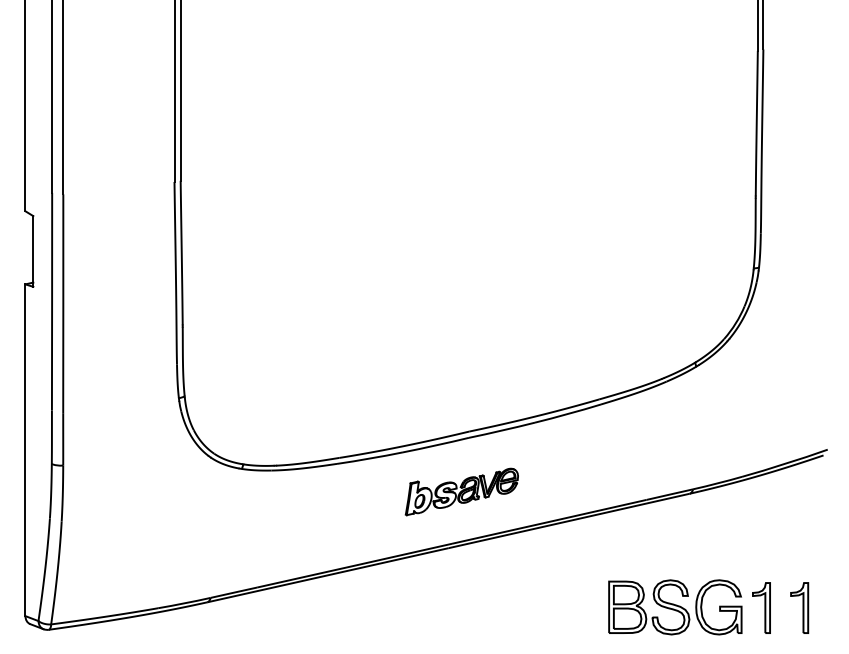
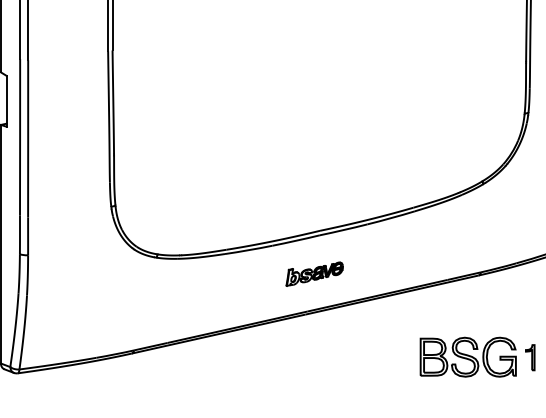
part: (461, 491) -> (314, 273), size x0.7
part: (761, 607) -> (530, 357), size x0.7

